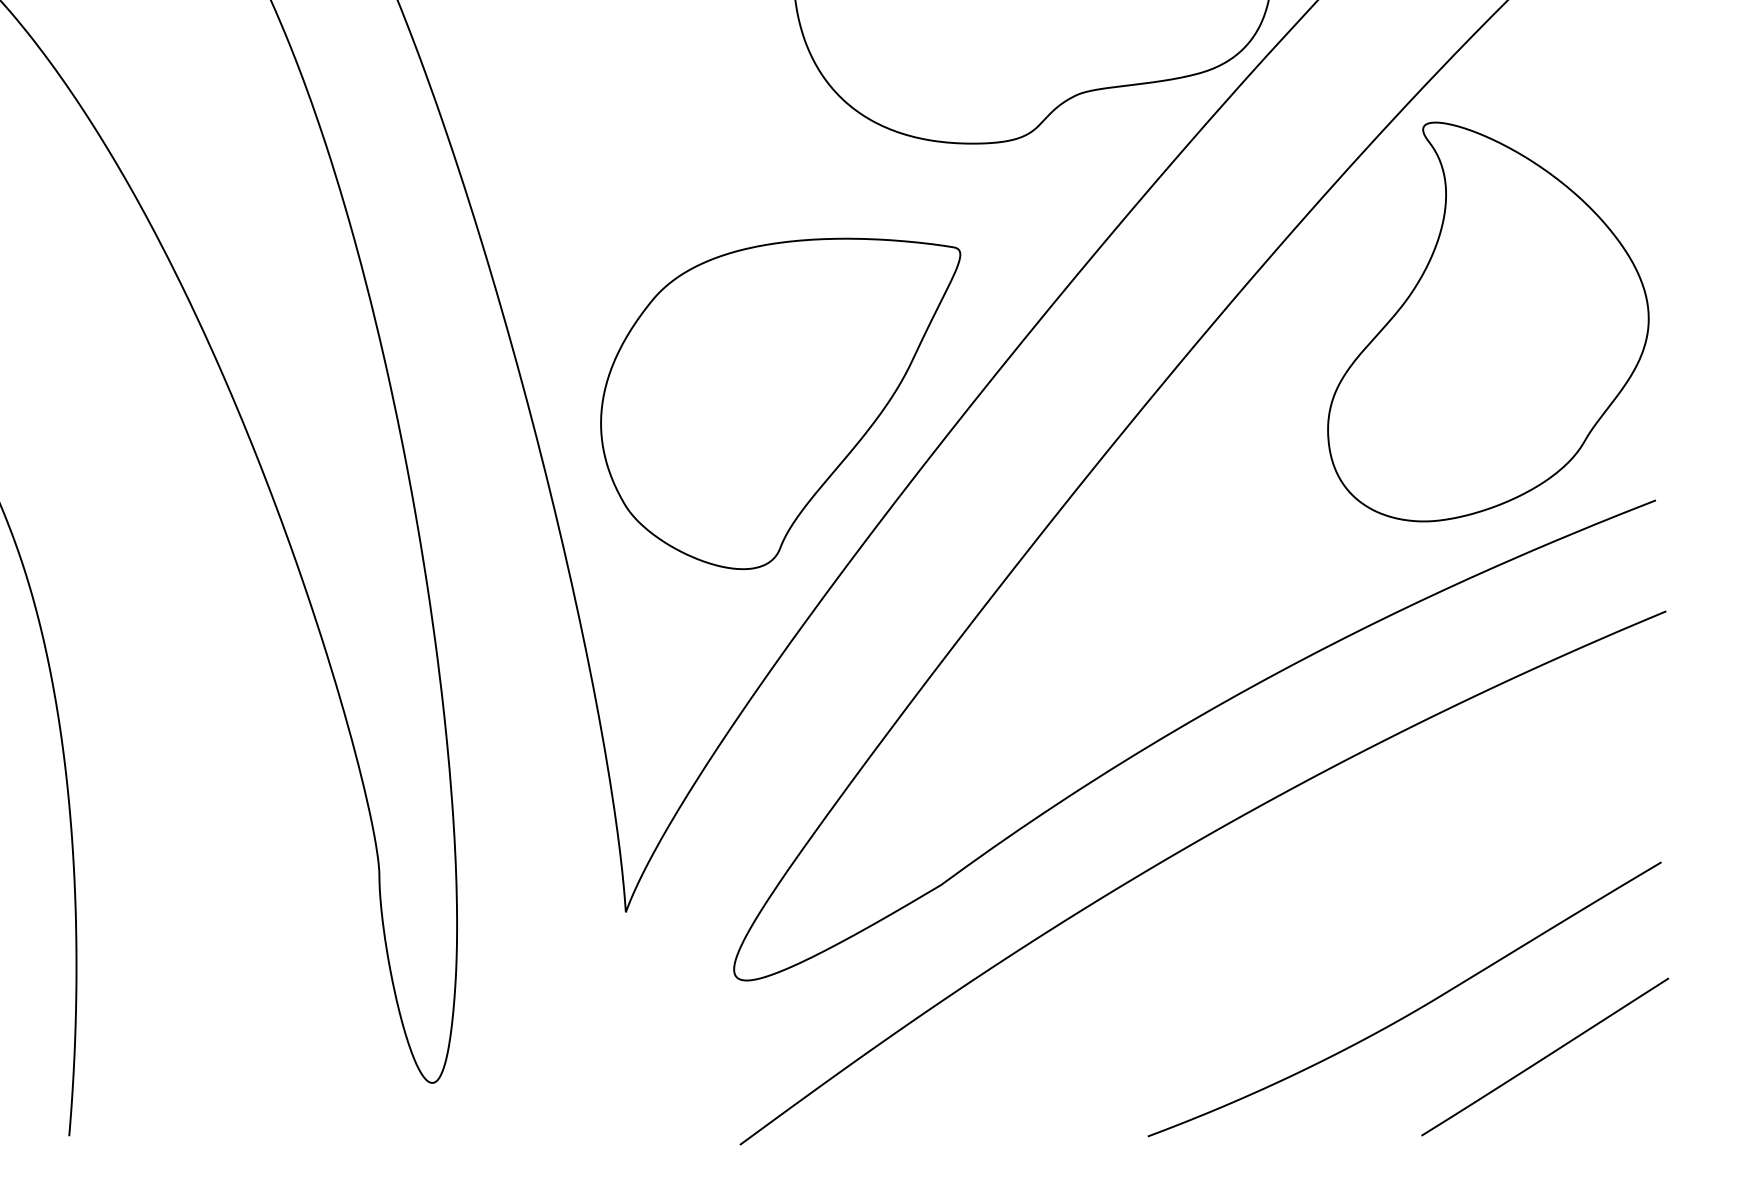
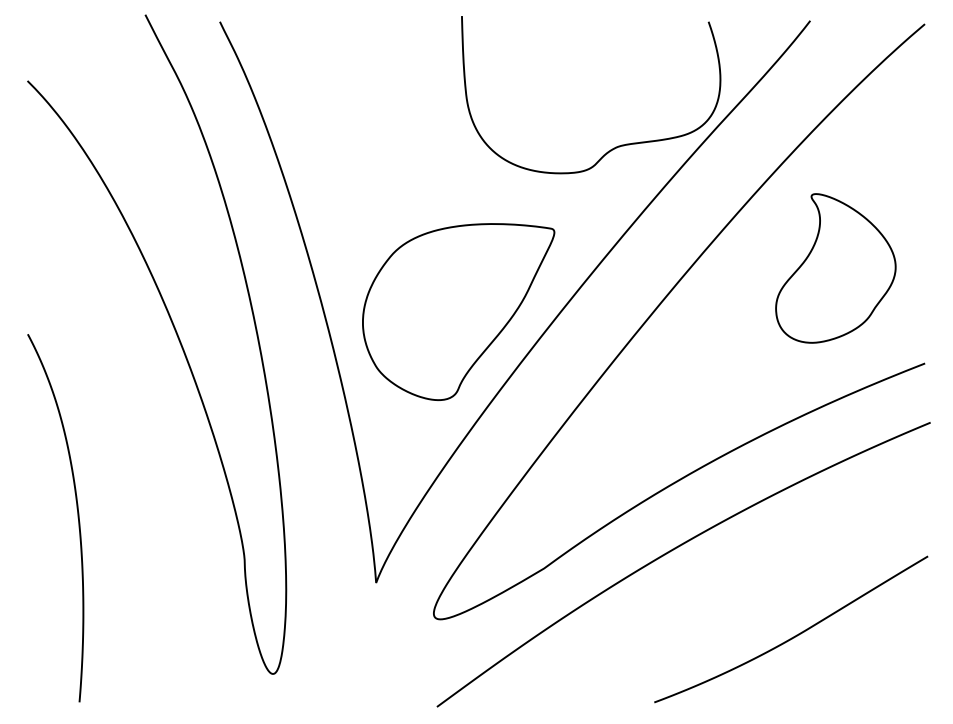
part: (1487, 322) -> (835, 268), size x0.7
line: (1545, 1055) -> (866, 659), removed

